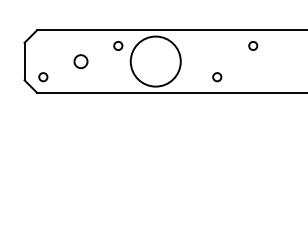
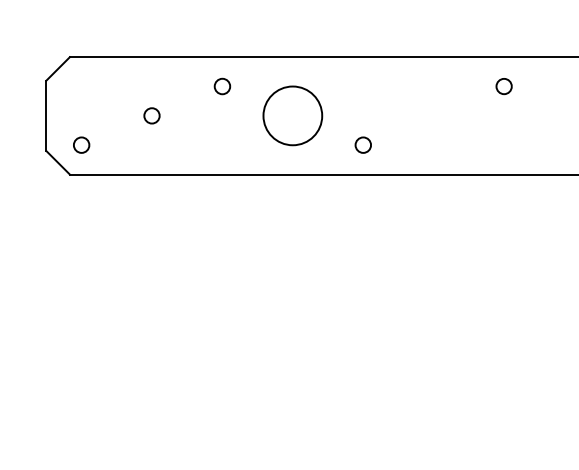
circle: (253, 45) -> (504, 85), moved
circle: (80, 61) -> (151, 115), size x0.62
circle: (155, 61) -> (292, 115), size x0.62
circle: (217, 77) -> (363, 145), moved

